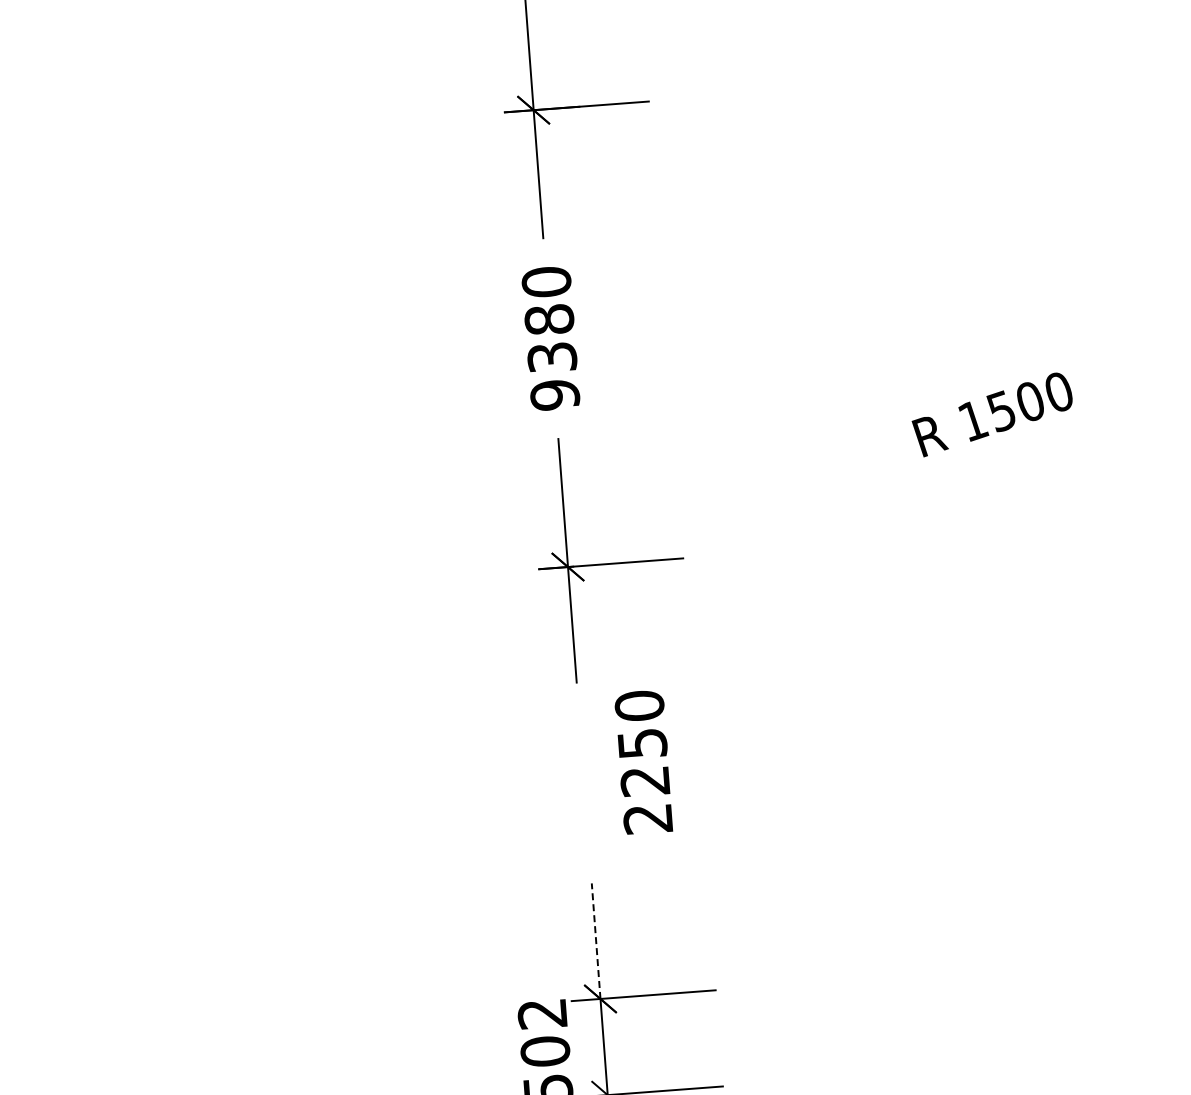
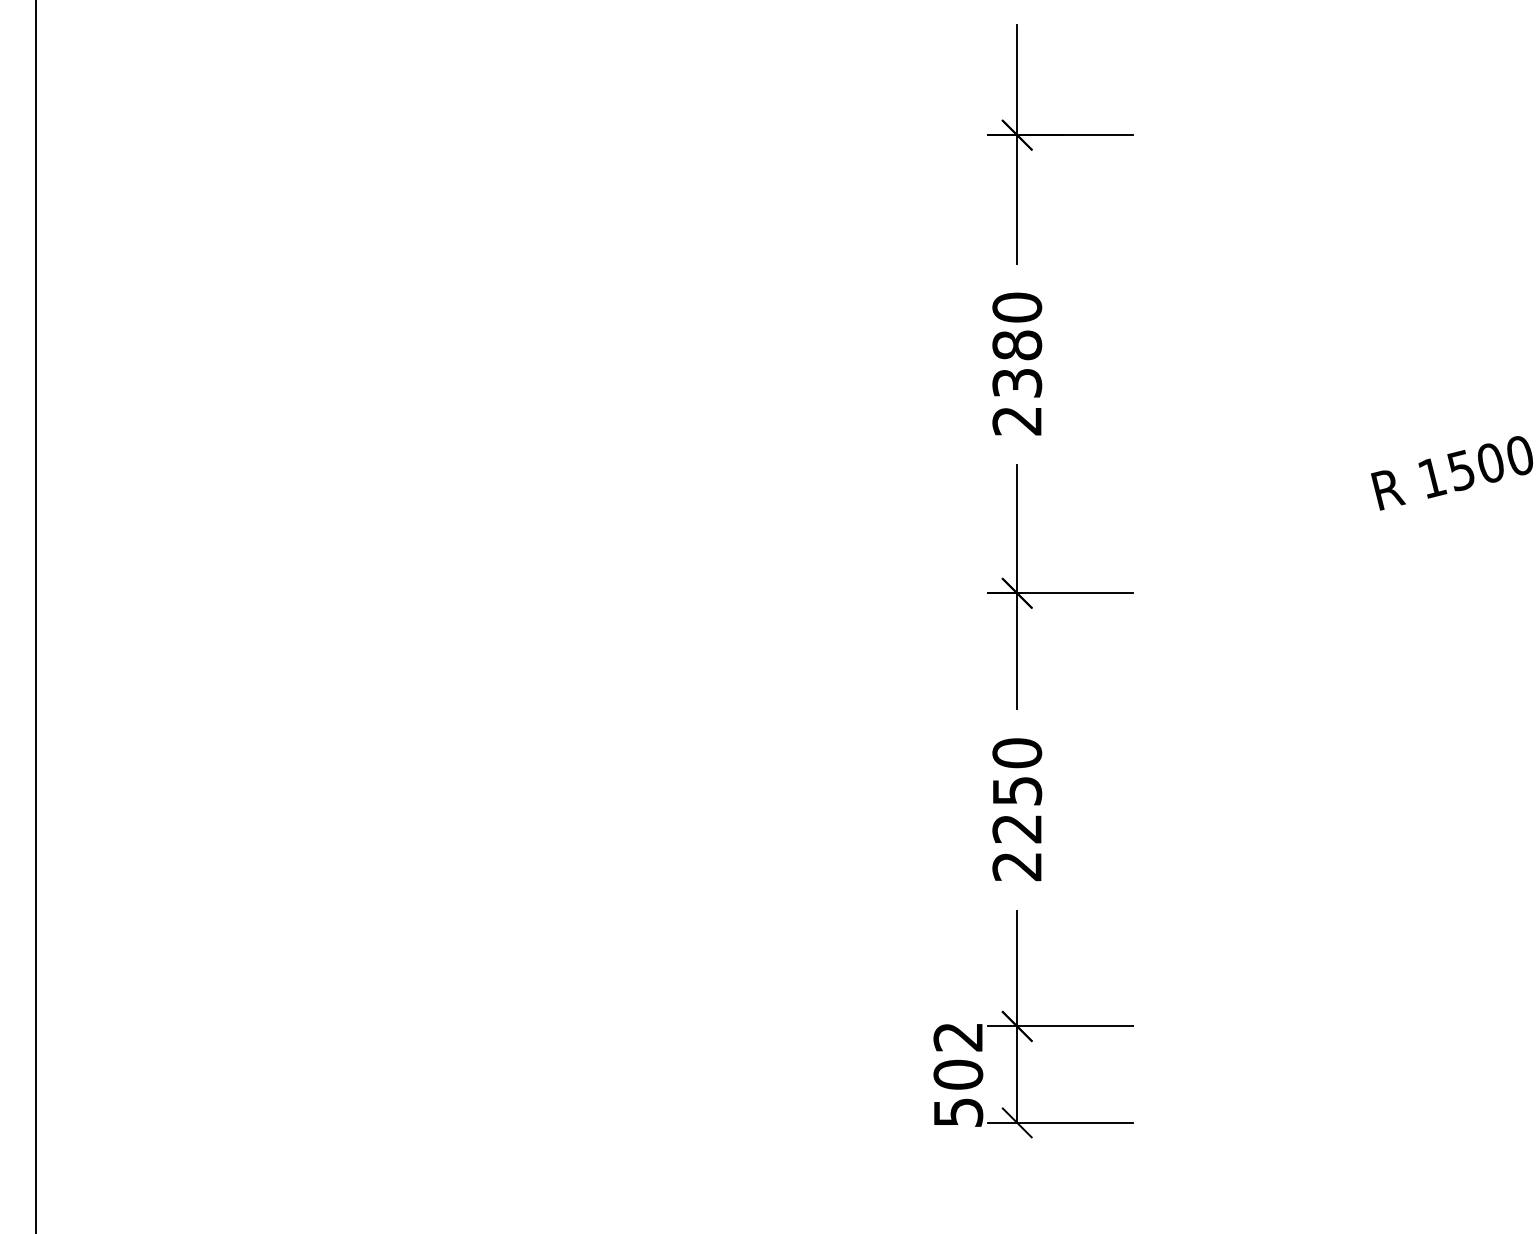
text: (555, 394) -> (1017, 420), 9380 -> 2380
text: (644, 762) -> (1017, 809), moved
line: (596, 941) -> (1017, 968), dashed -> solid

